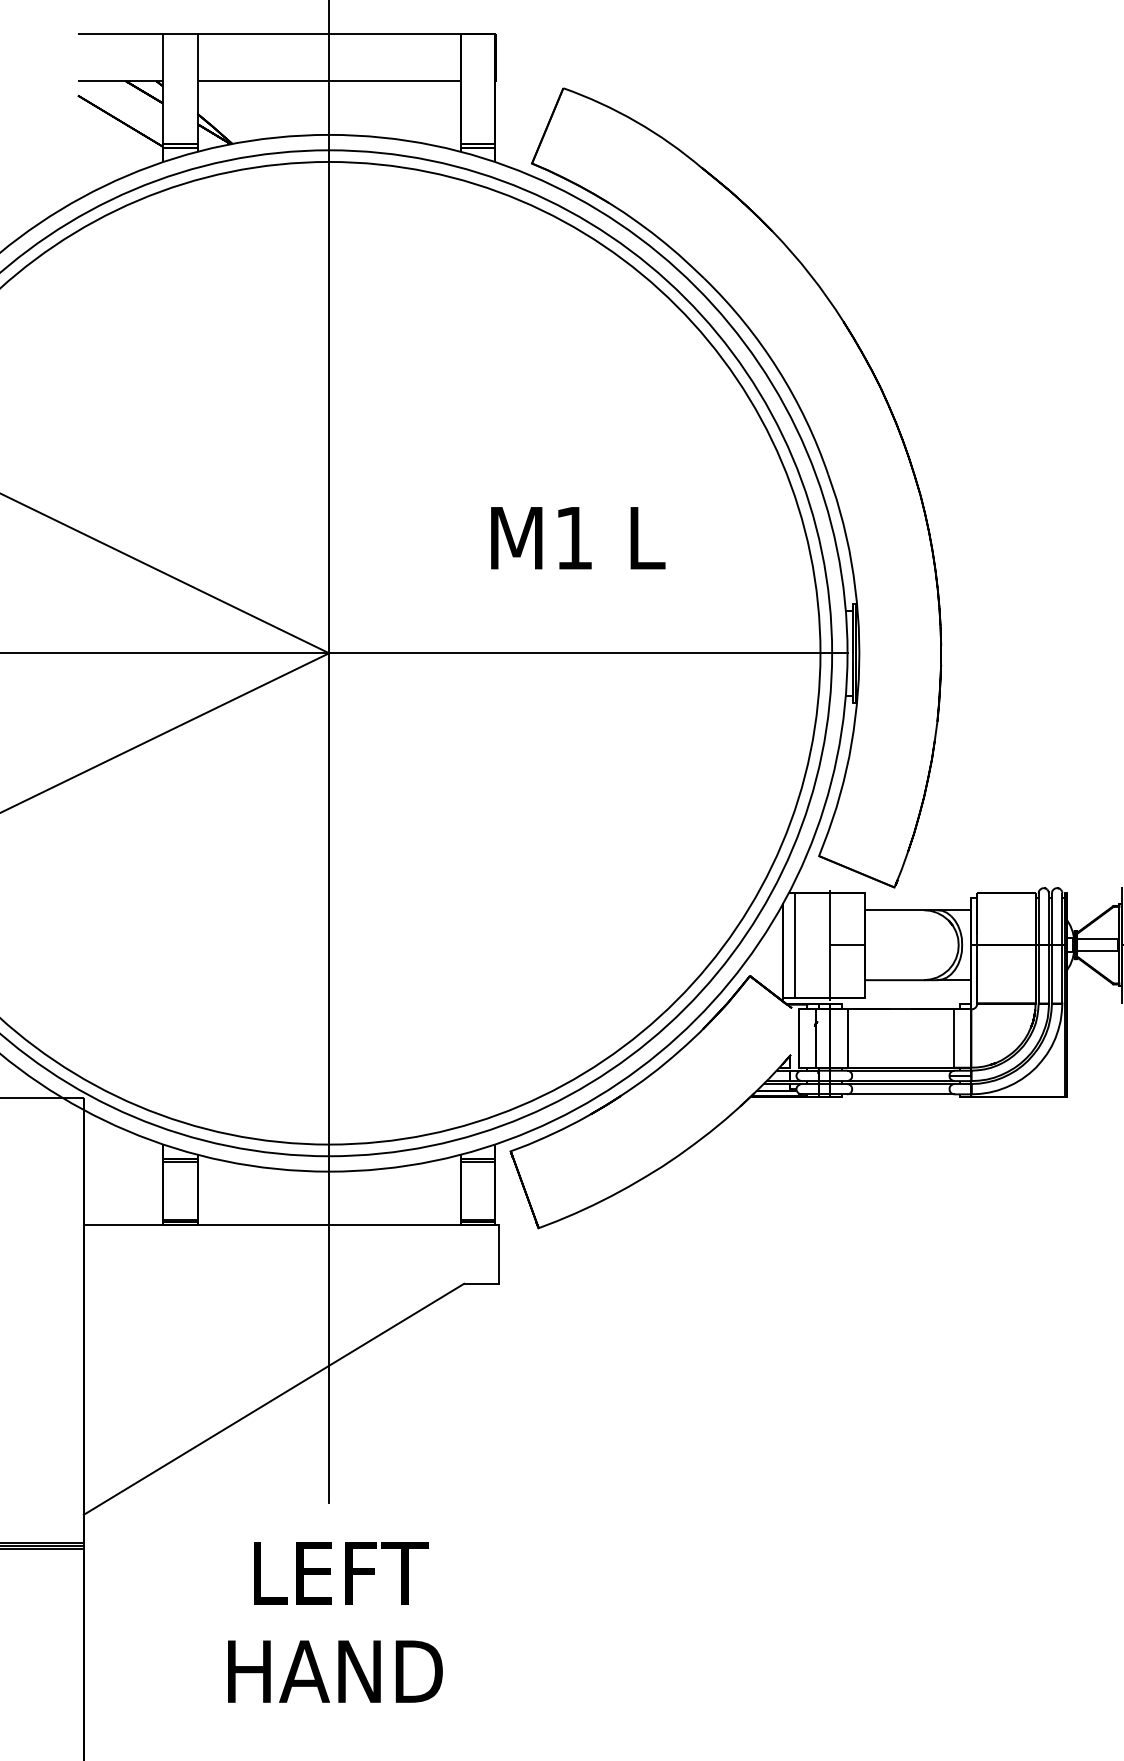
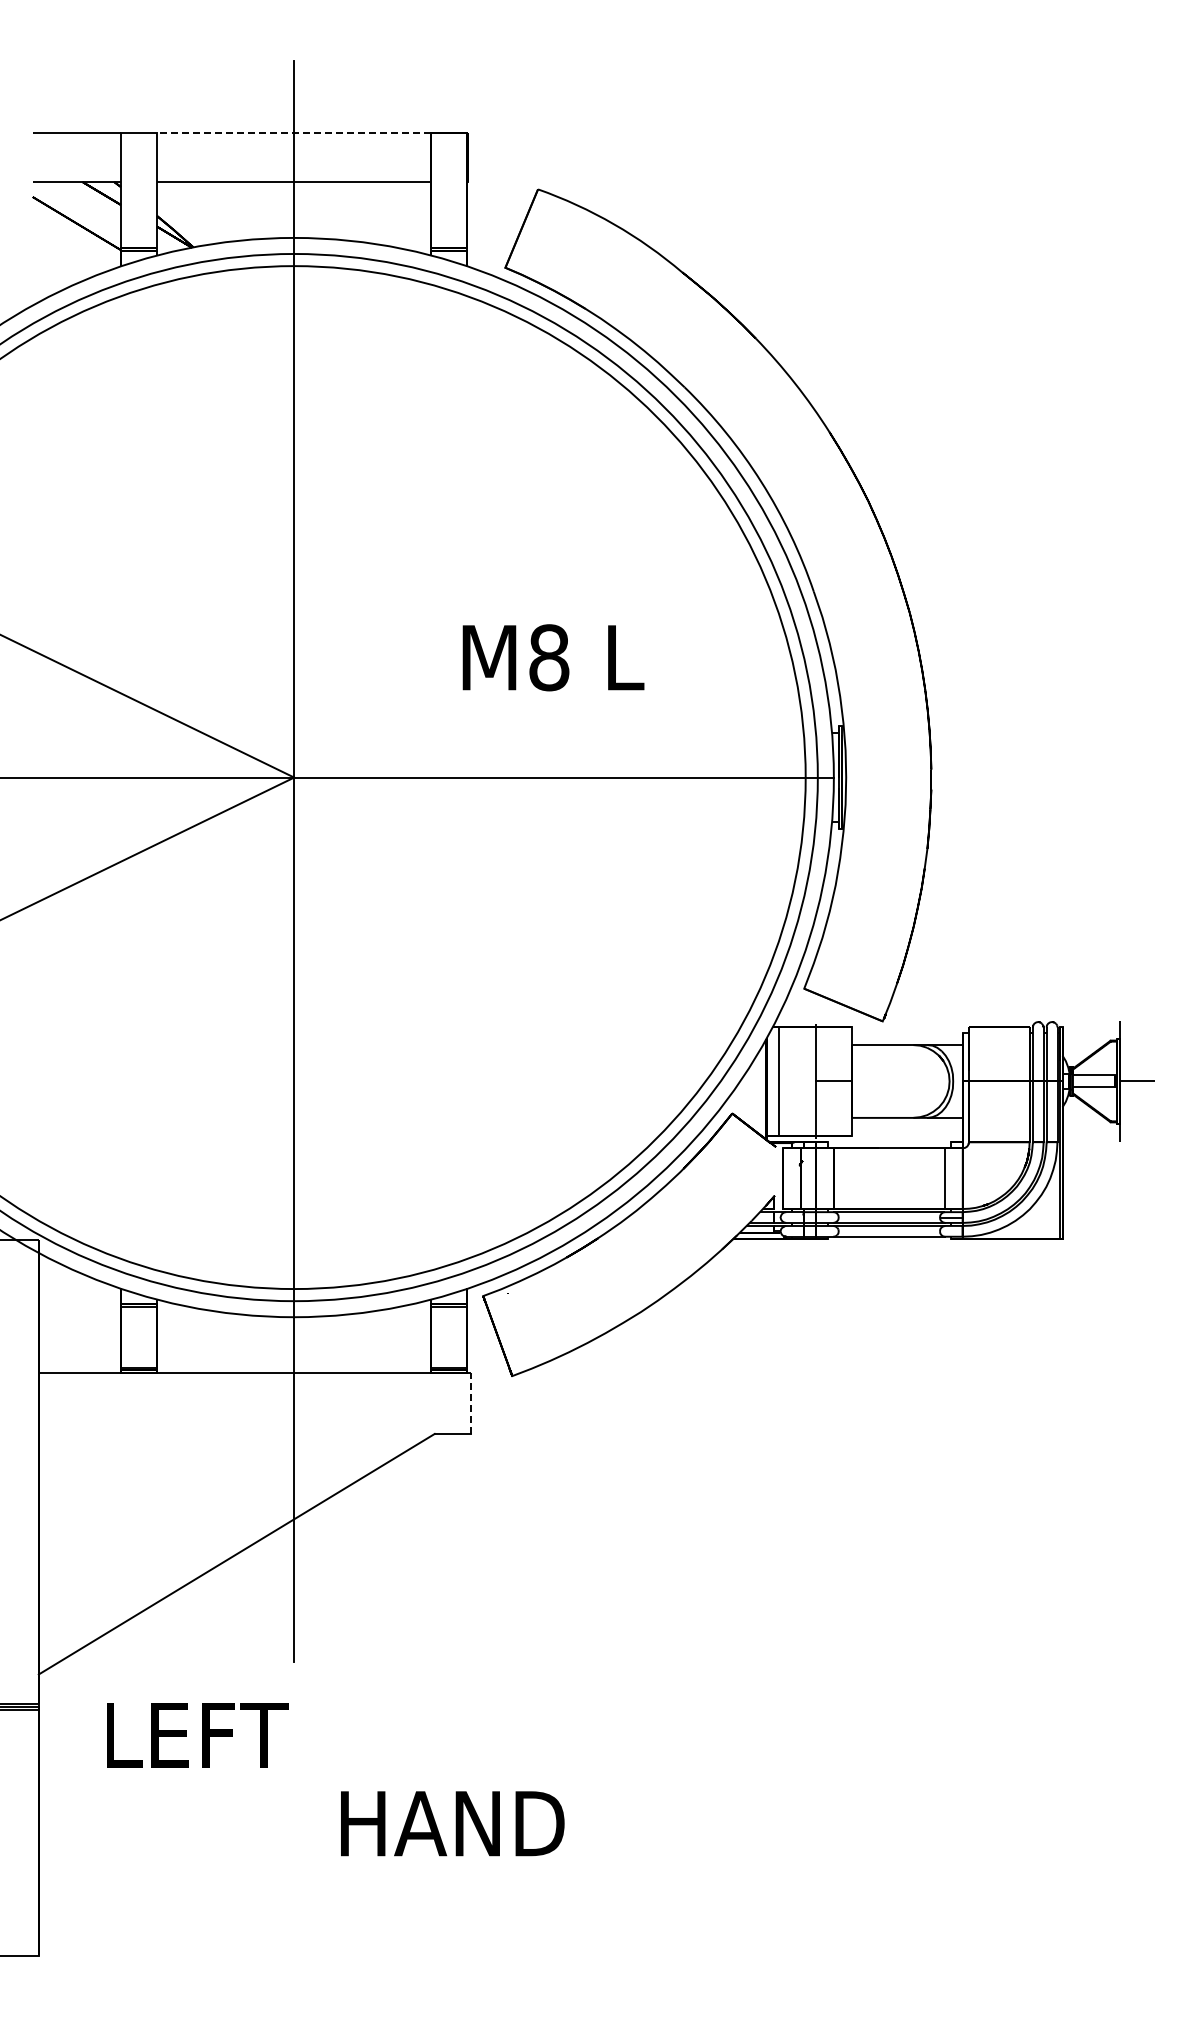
line: (329, 34) -> (294, 133), solid -> dashed
text: (574, 537) -> (549, 657), M1 -> M8
line: (498, 1254) -> (470, 1403), solid -> dashed
text: (340, 1573) -> (197, 1735), moved
text: (335, 1671) -> (452, 1823), moved

